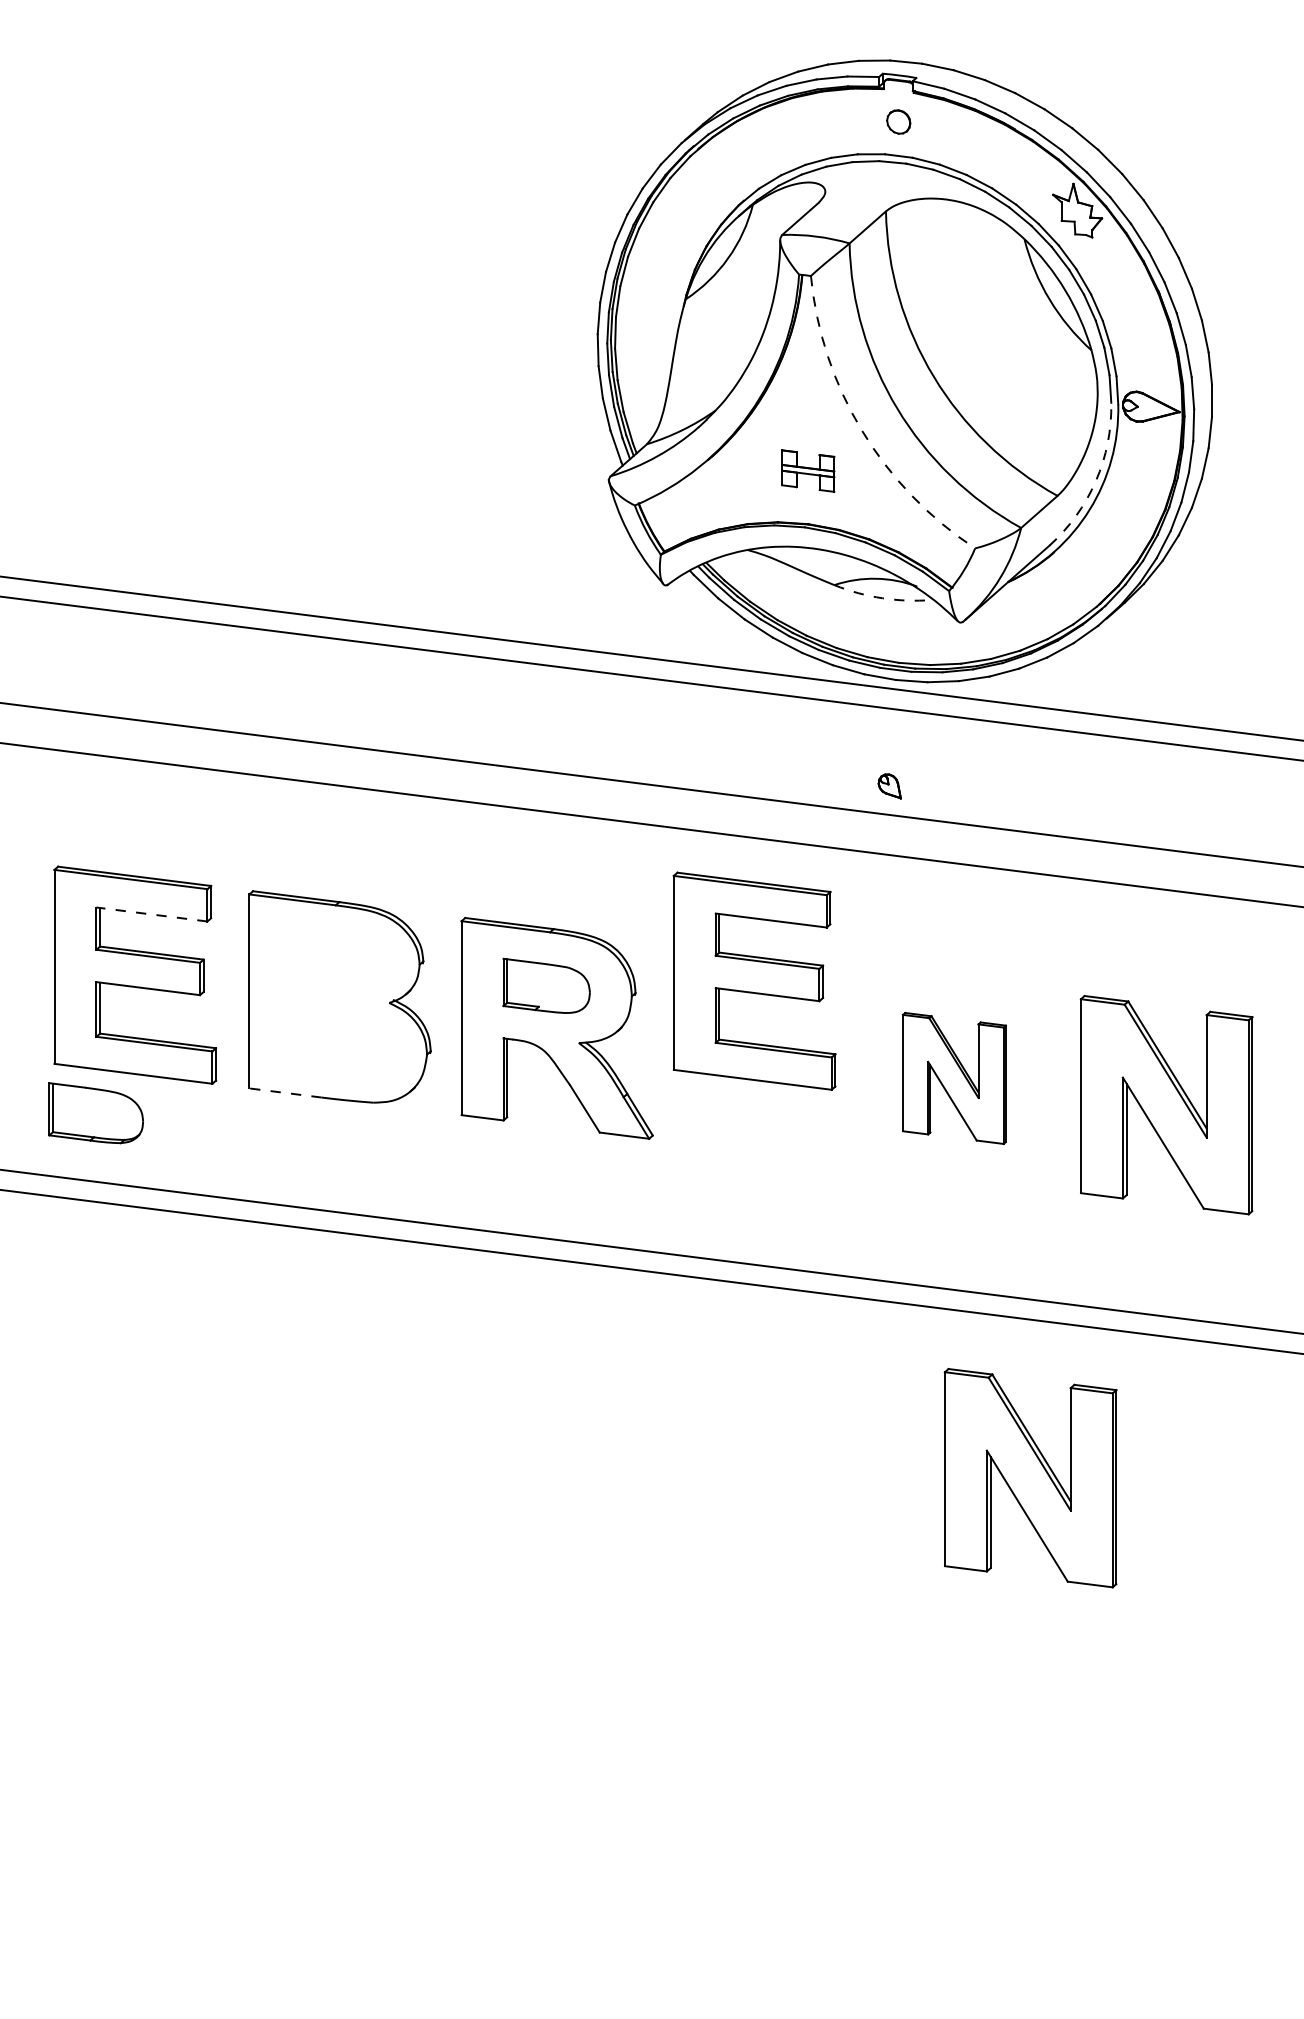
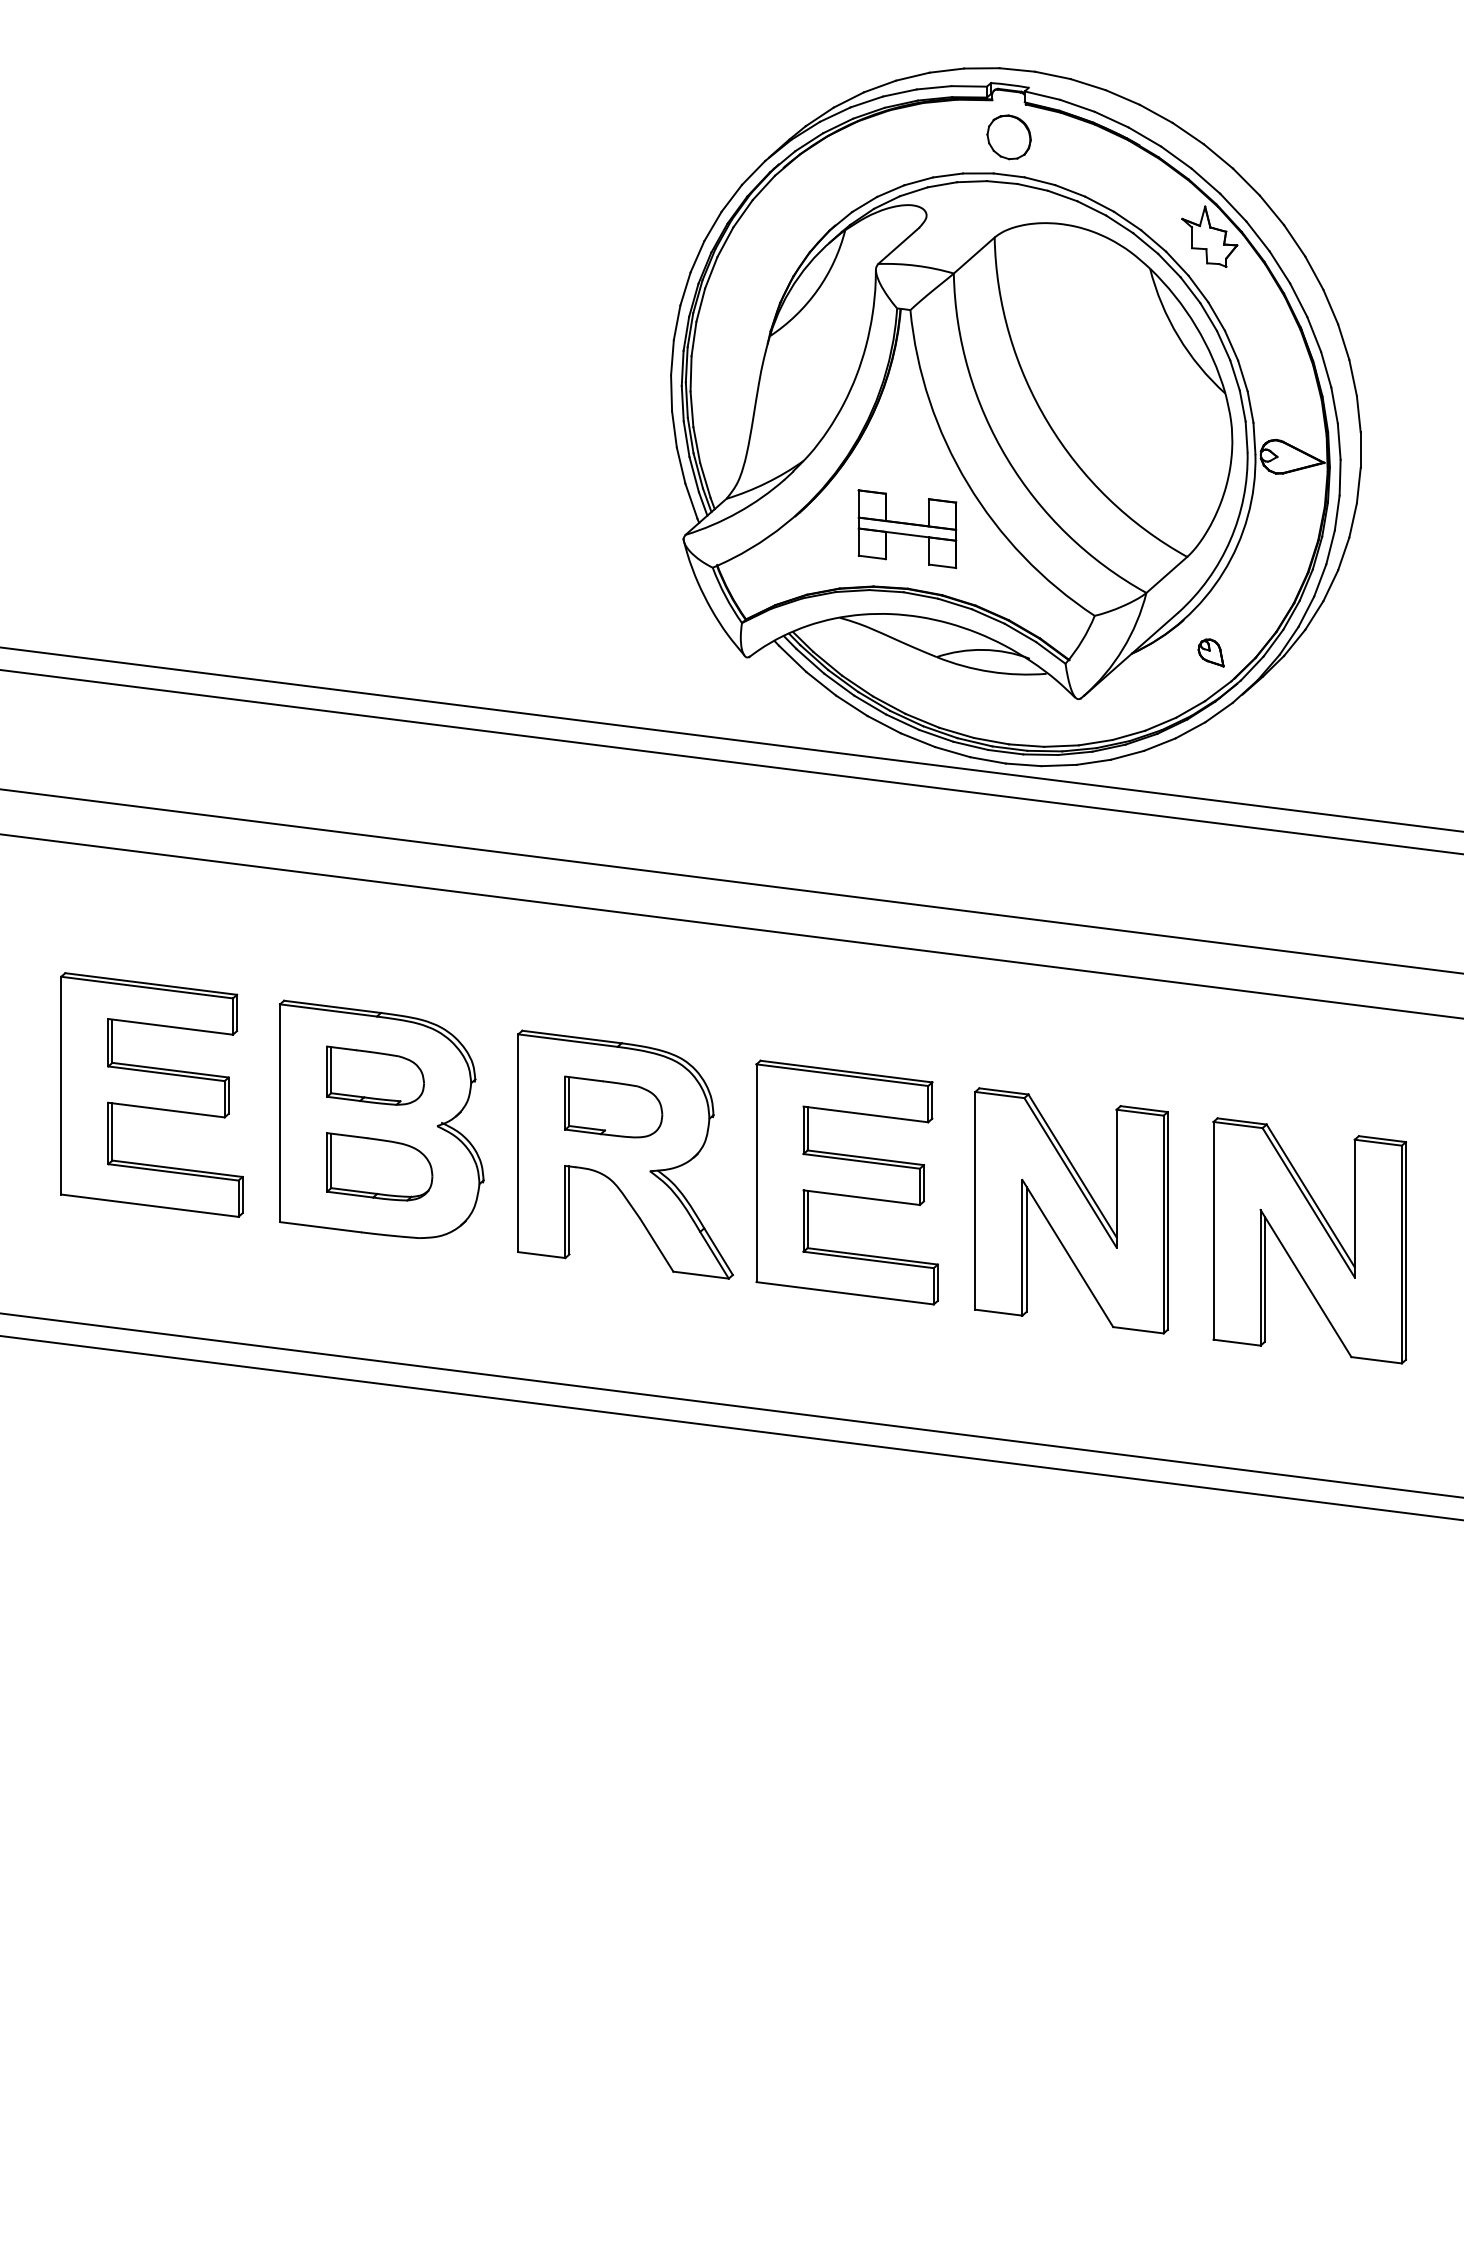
part: (898, 121) -> (1008, 136), size x1.67
arc: (862, 430) -> (968, 483), dashed -> solid
part: (807, 470) -> (906, 528), size x1.67
arc: (1095, 481) -> (1229, 540), dashed -> solid
arc: (882, 598) -> (990, 672), dashed -> solid
part: (889, 786) -> (1210, 653), moved
line: (151, 914) -> (170, 1026), dashed -> solid
part: (334, 957) -> (375, 1075), added
part: (754, 980) -> (847, 1181), moved
part: (954, 1078) -> (1071, 1210), size x1.67
line: (285, 1092) -> (320, 1226), dashed -> solid
part: (95, 1113) -> (378, 1167), moved
part: (1030, 1477) -> (1156, 1658), removed

